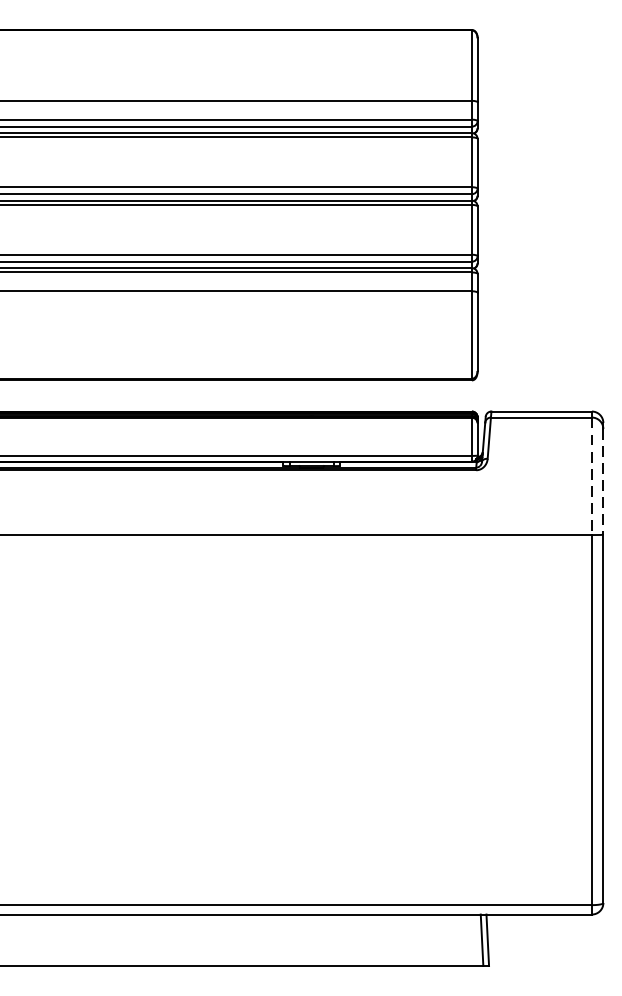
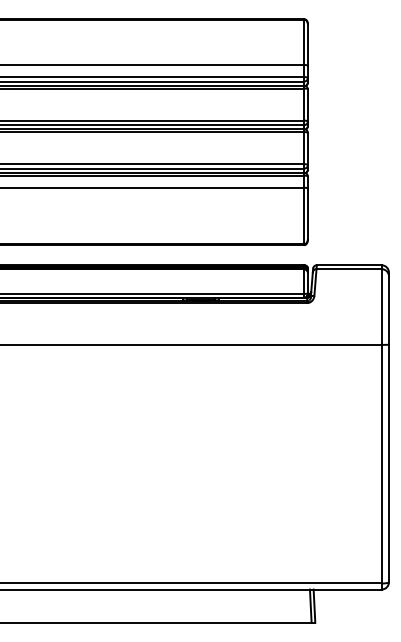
line: (591, 477) -> (381, 307), dashed -> solid
line: (604, 483) -> (389, 311), dashed -> solid

